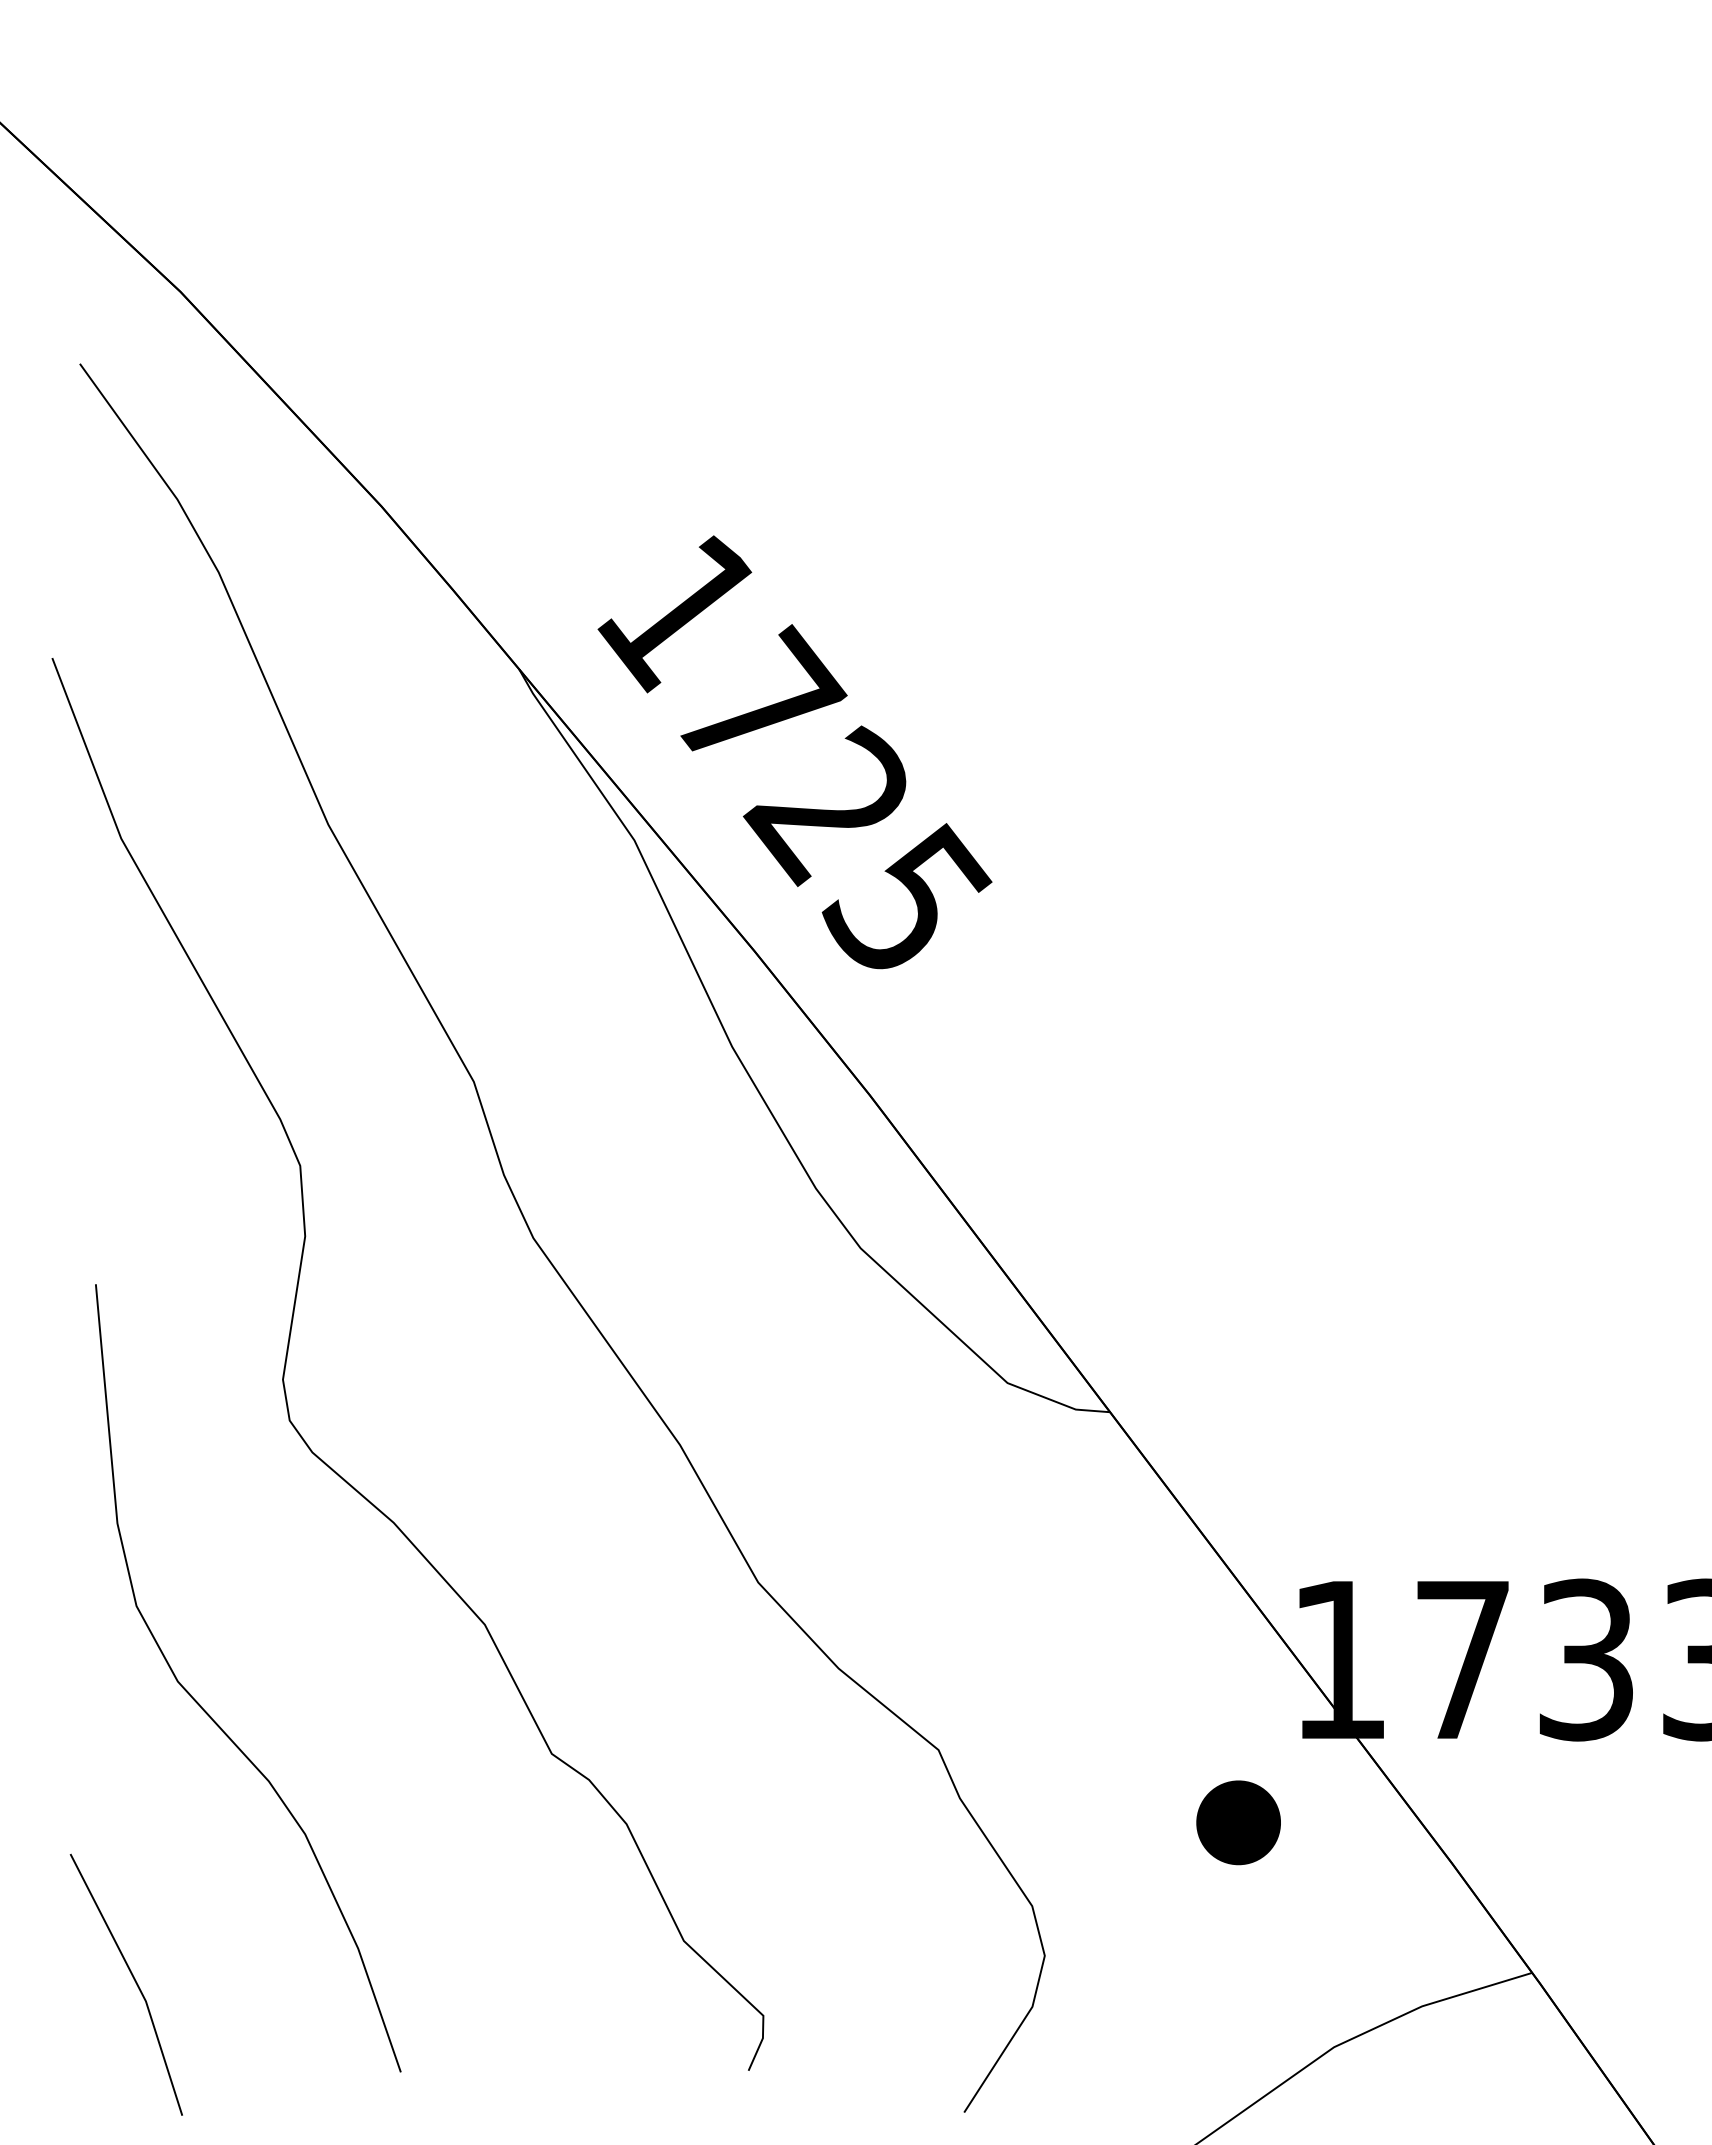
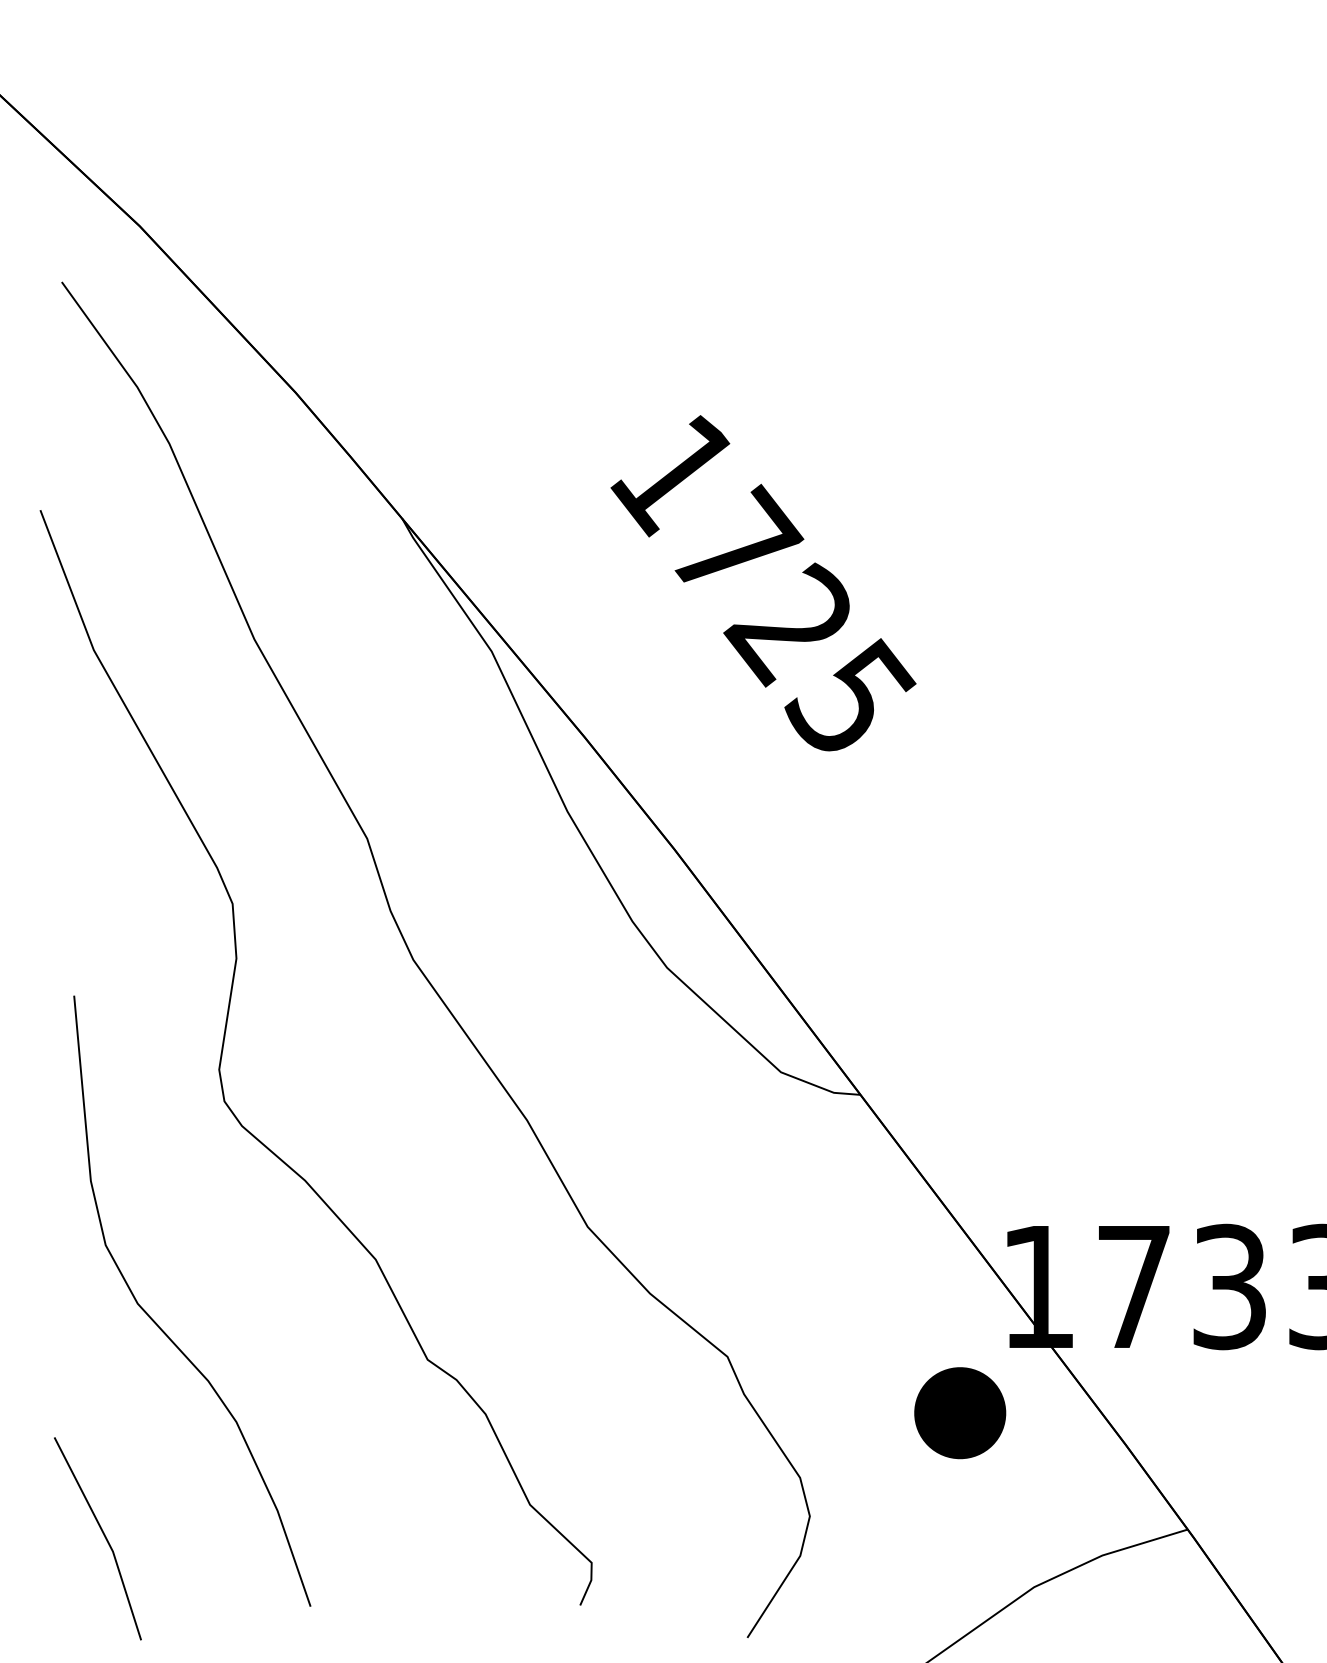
text: (794, 752) -> (763, 583), moved
part: (1238, 1822) -> (960, 1412), size x1.4

